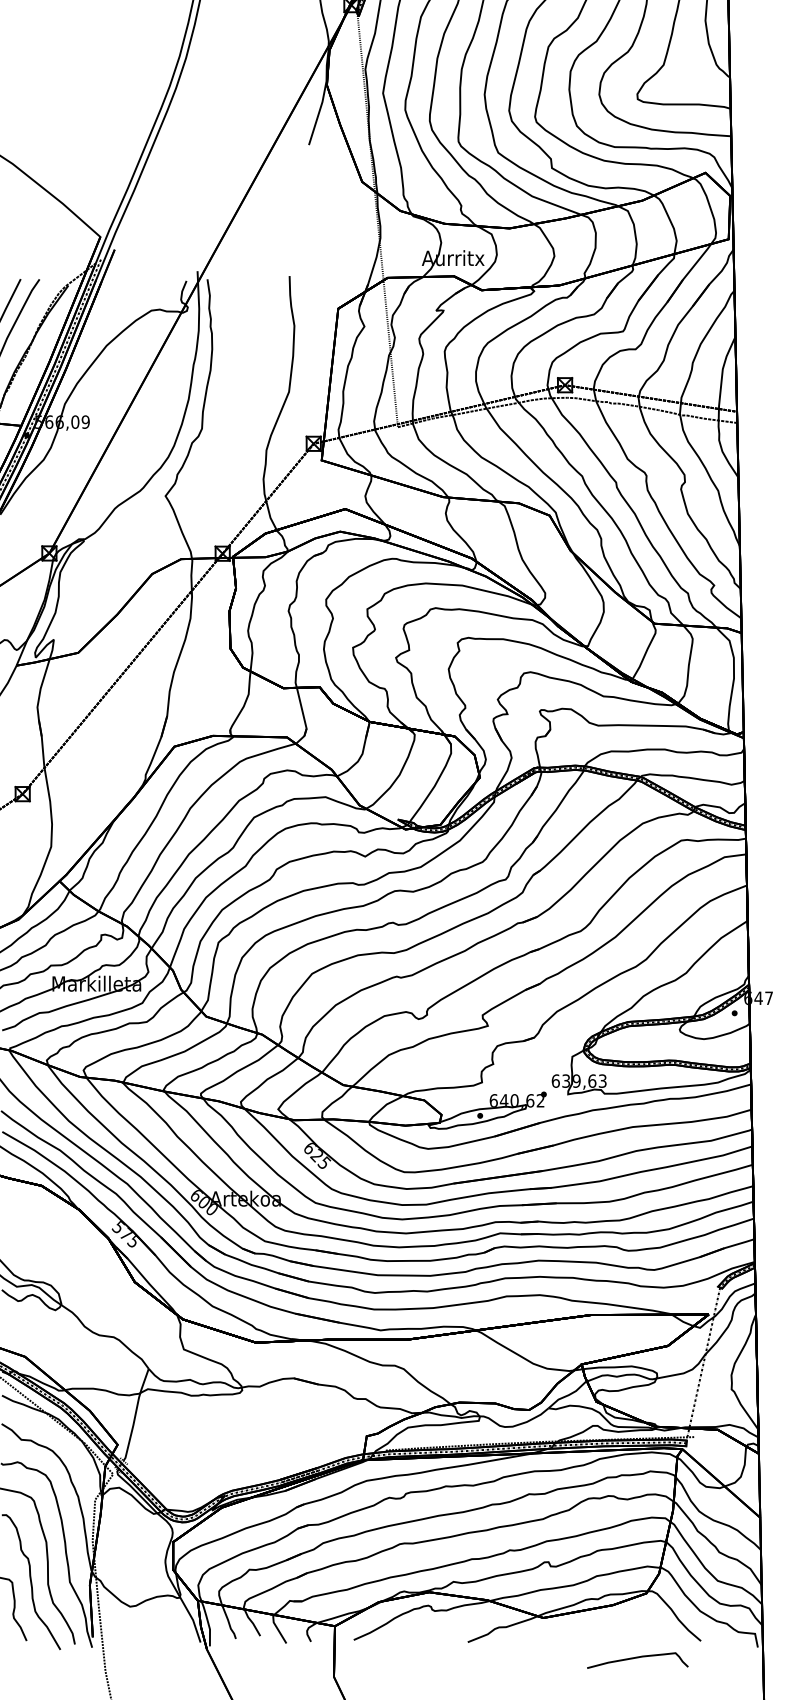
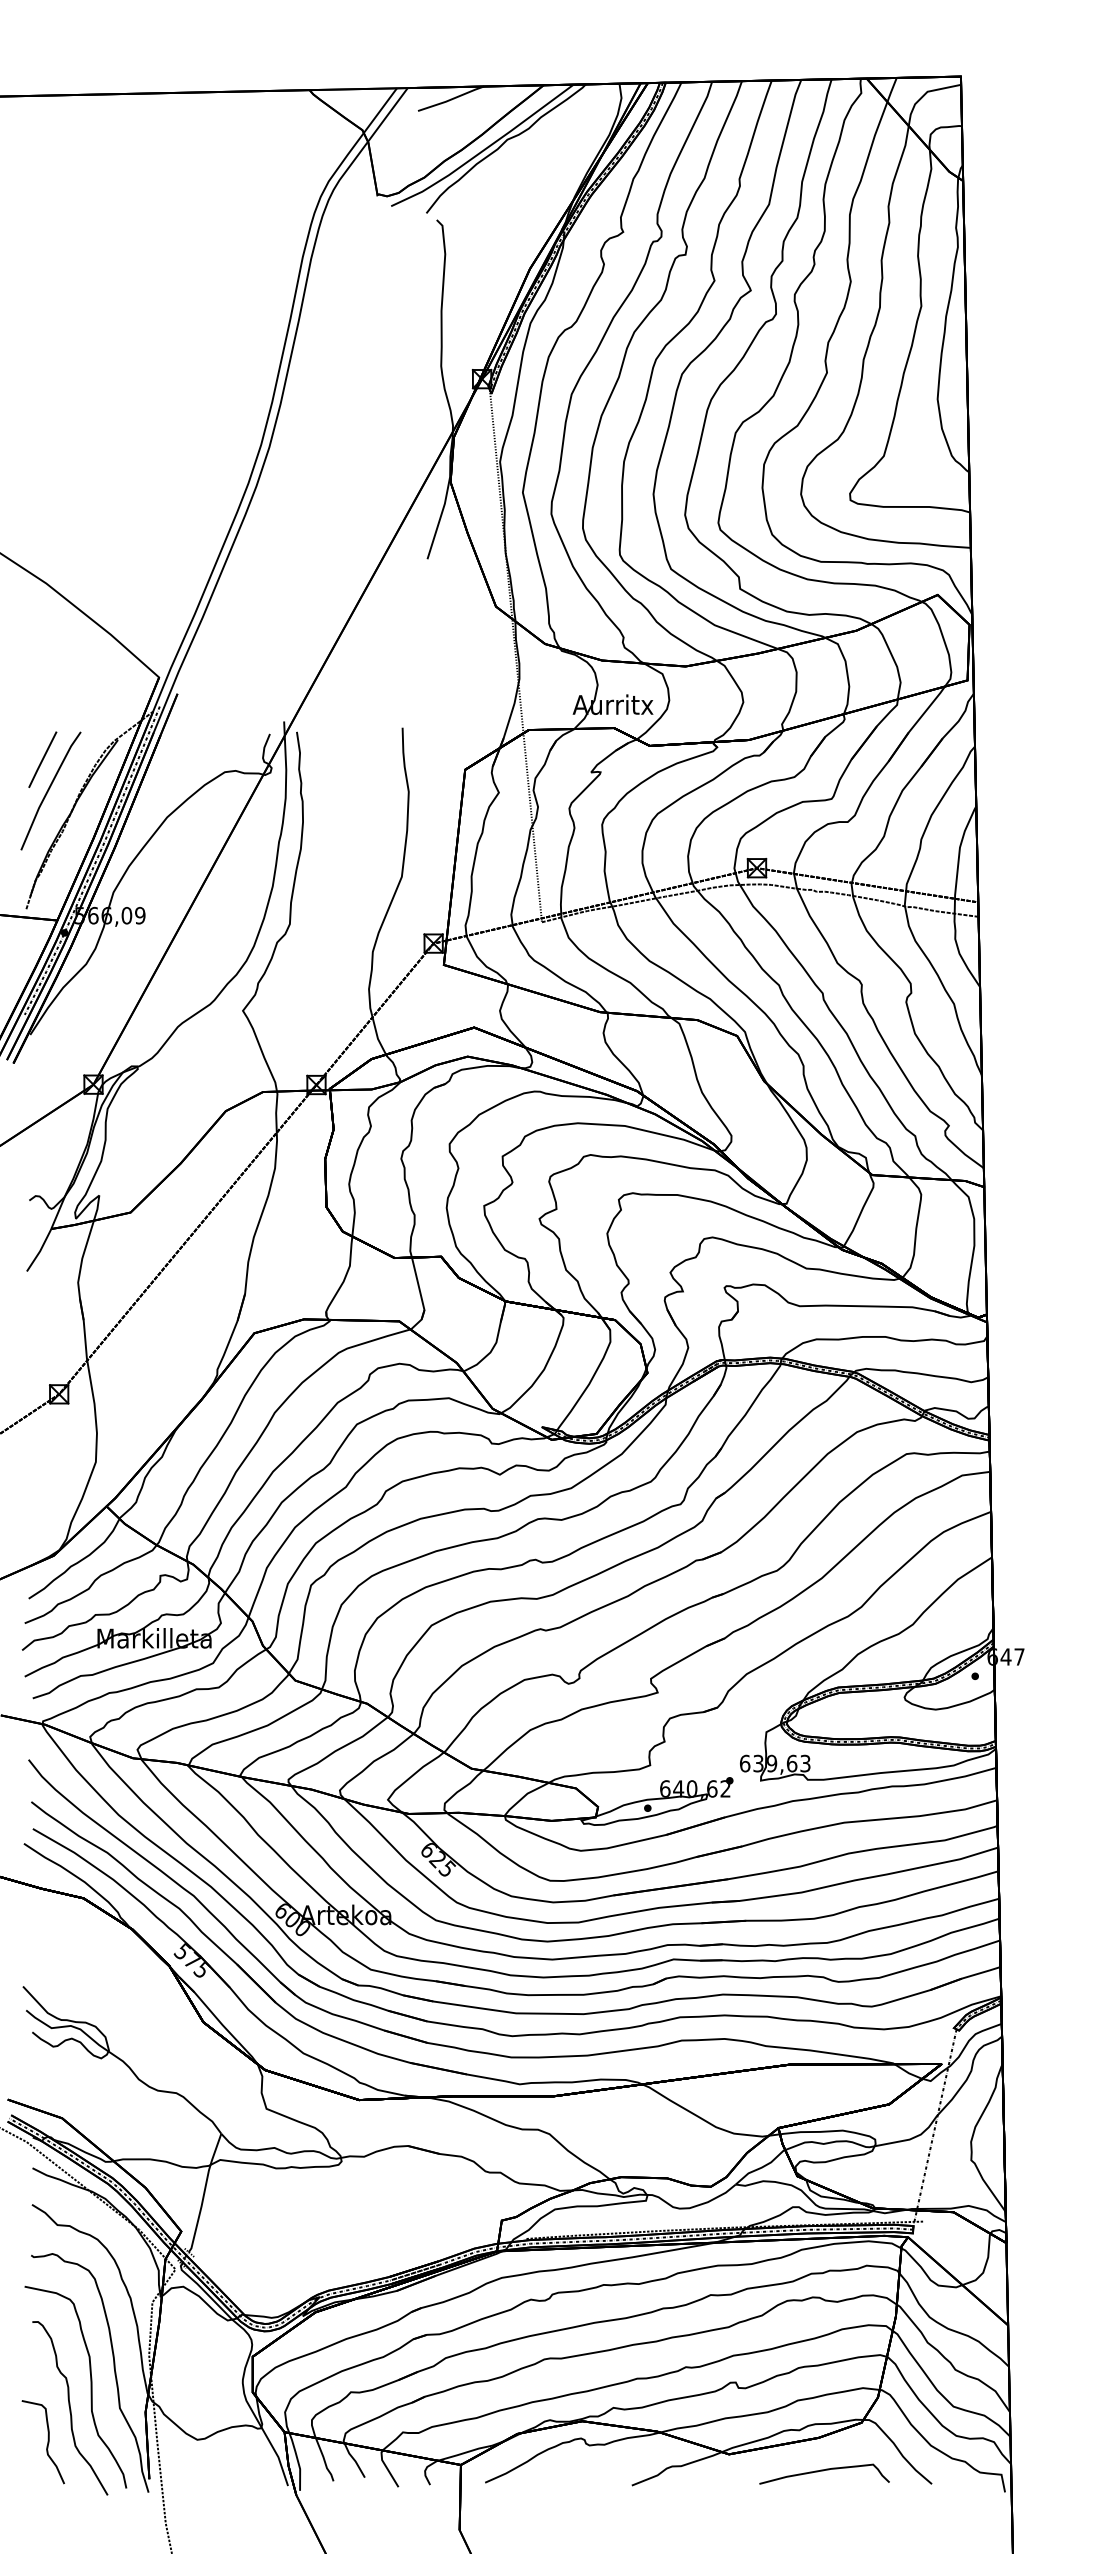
curve: (636, 1658) -> (823, 2471), moved

